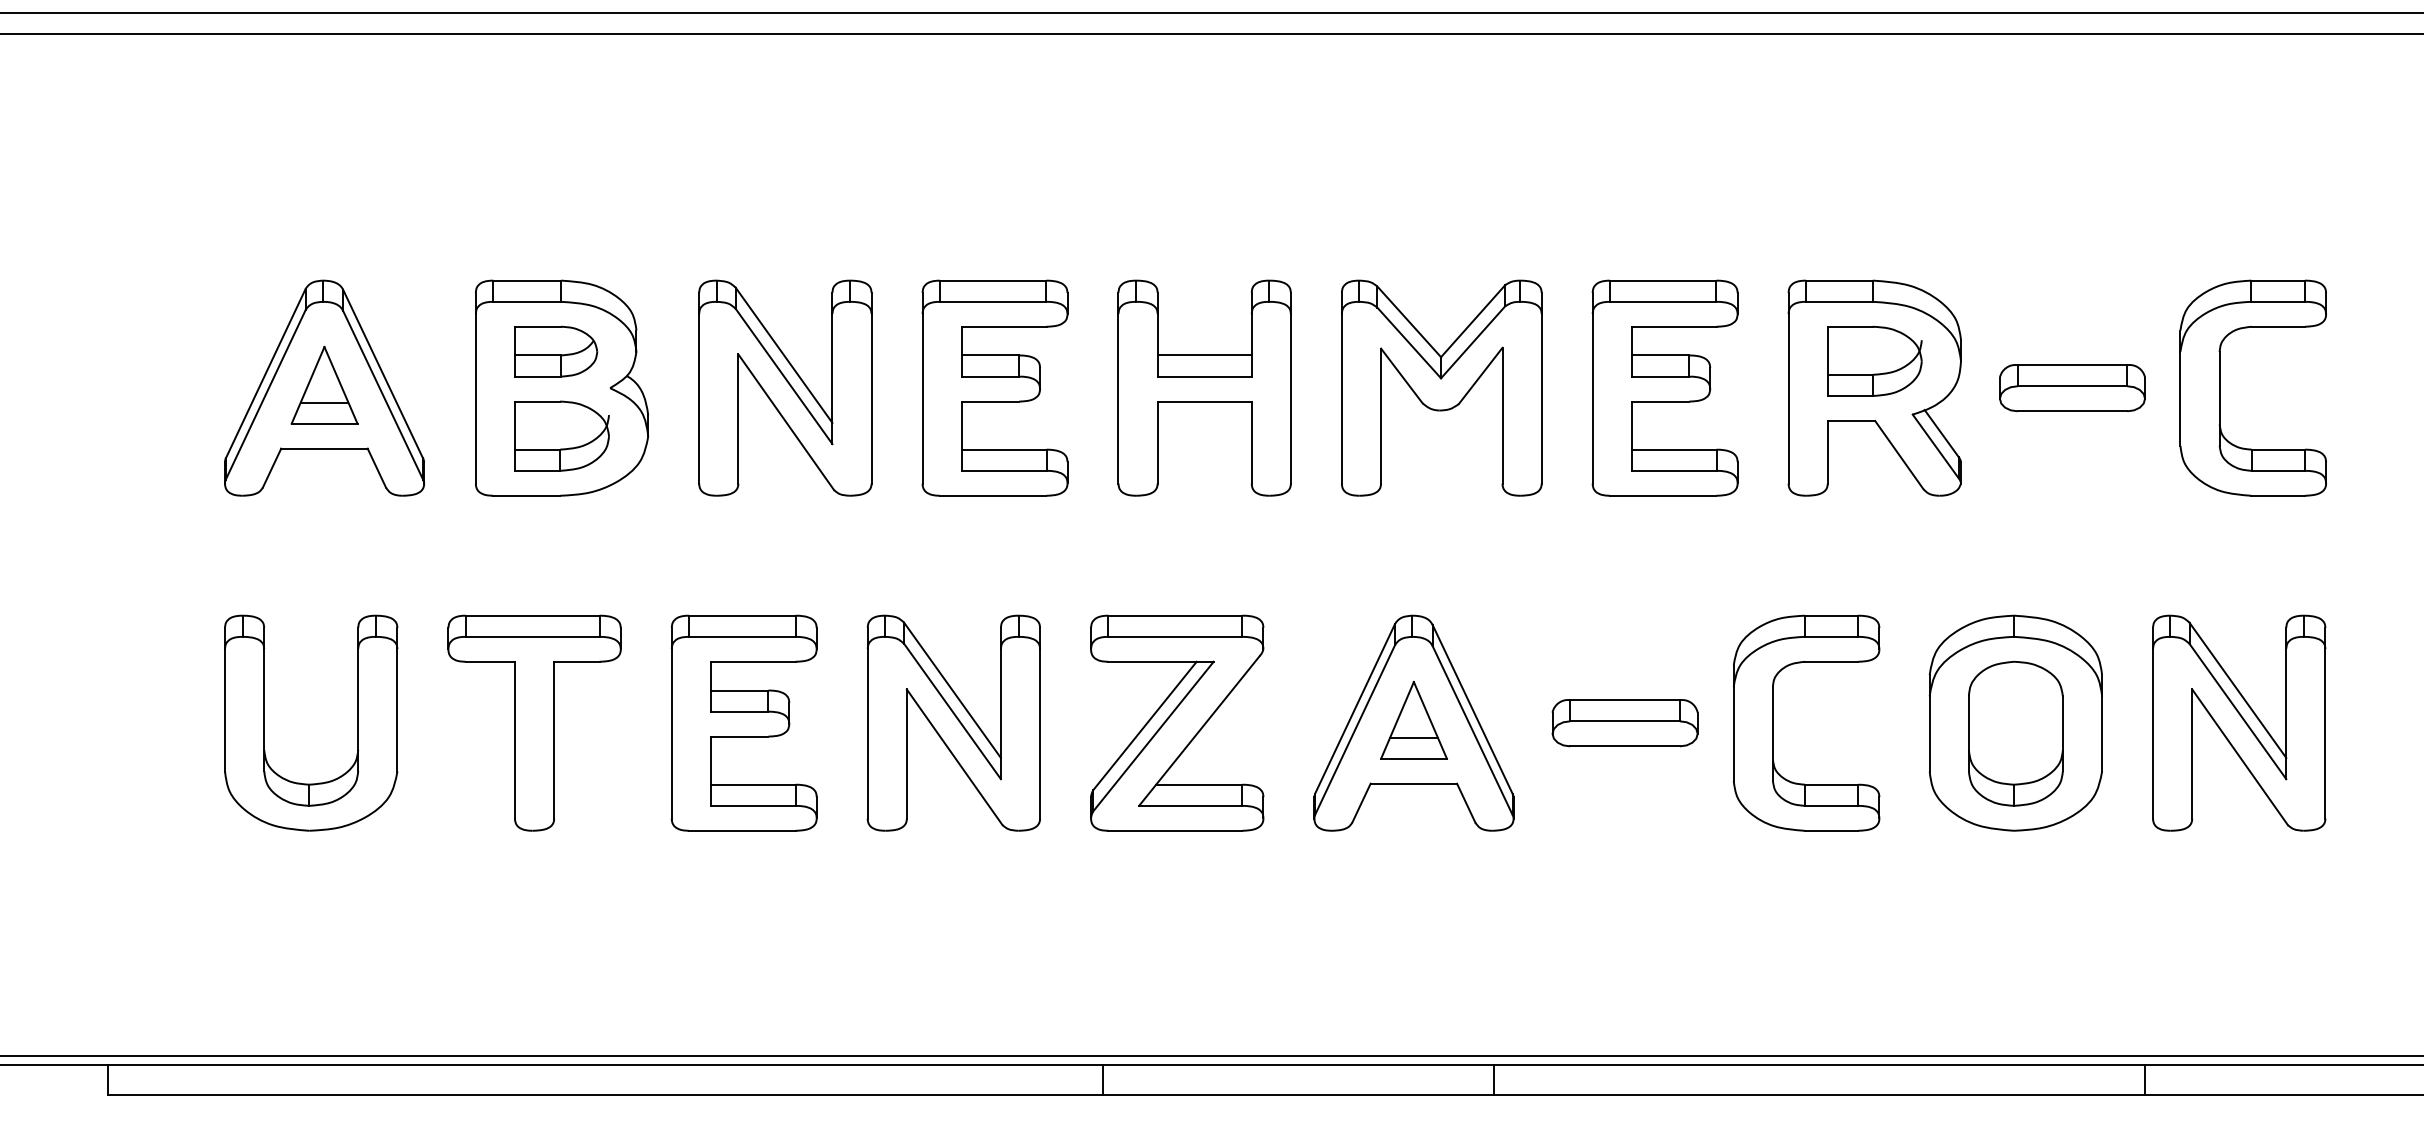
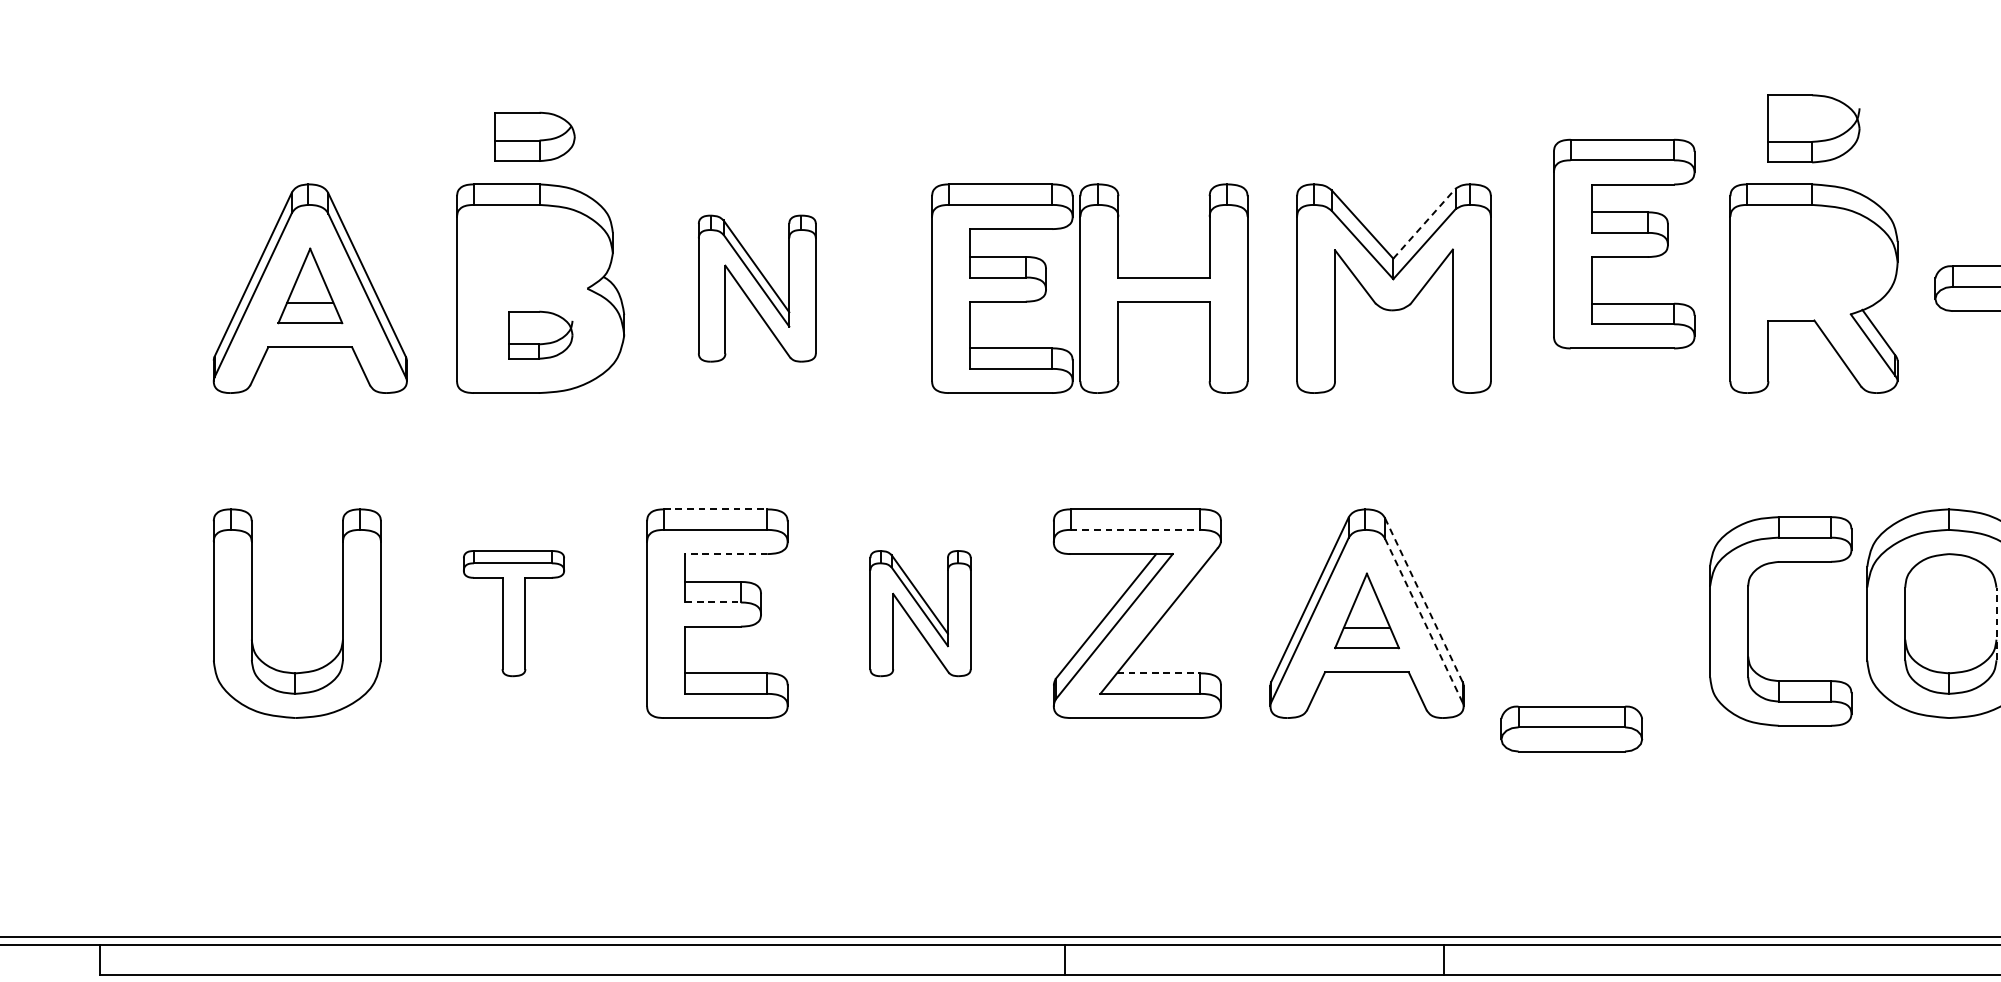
line: (1473, 320) -> (1424, 223), solid -> dashed
part: (556, 351) -> (535, 136), moved
line: (1204, 355) -> (1163, 257), removed
part: (1874, 360) -> (1813, 127), moved
part: (785, 387) -> (757, 288), size x0.7
part: (994, 387) -> (1001, 288), moved
part: (1664, 387) -> (1623, 243), moved
part: (561, 435) -> (540, 334), size x0.7
line: (742, 615) -> (715, 509), solid -> dashed
line: (1175, 636) -> (1135, 529), solid -> dashed
line: (752, 661) -> (725, 553), solid -> dashed
line: (1472, 709) -> (1423, 600), solid -> dashed
line: (739, 711) -> (712, 602), solid -> dashed
part: (534, 722) -> (513, 612), size x0.6
part: (953, 722) -> (920, 612), size x0.6
part: (1773, 722) -> (1748, 620), moved
part: (1624, 723) -> (1571, 729), moved
line: (1472, 730) -> (1423, 620), solid -> dashed
line: (2062, 733) -> (1996, 623), solid -> dashed
line: (1199, 784) -> (1158, 673), solid -> dashed

